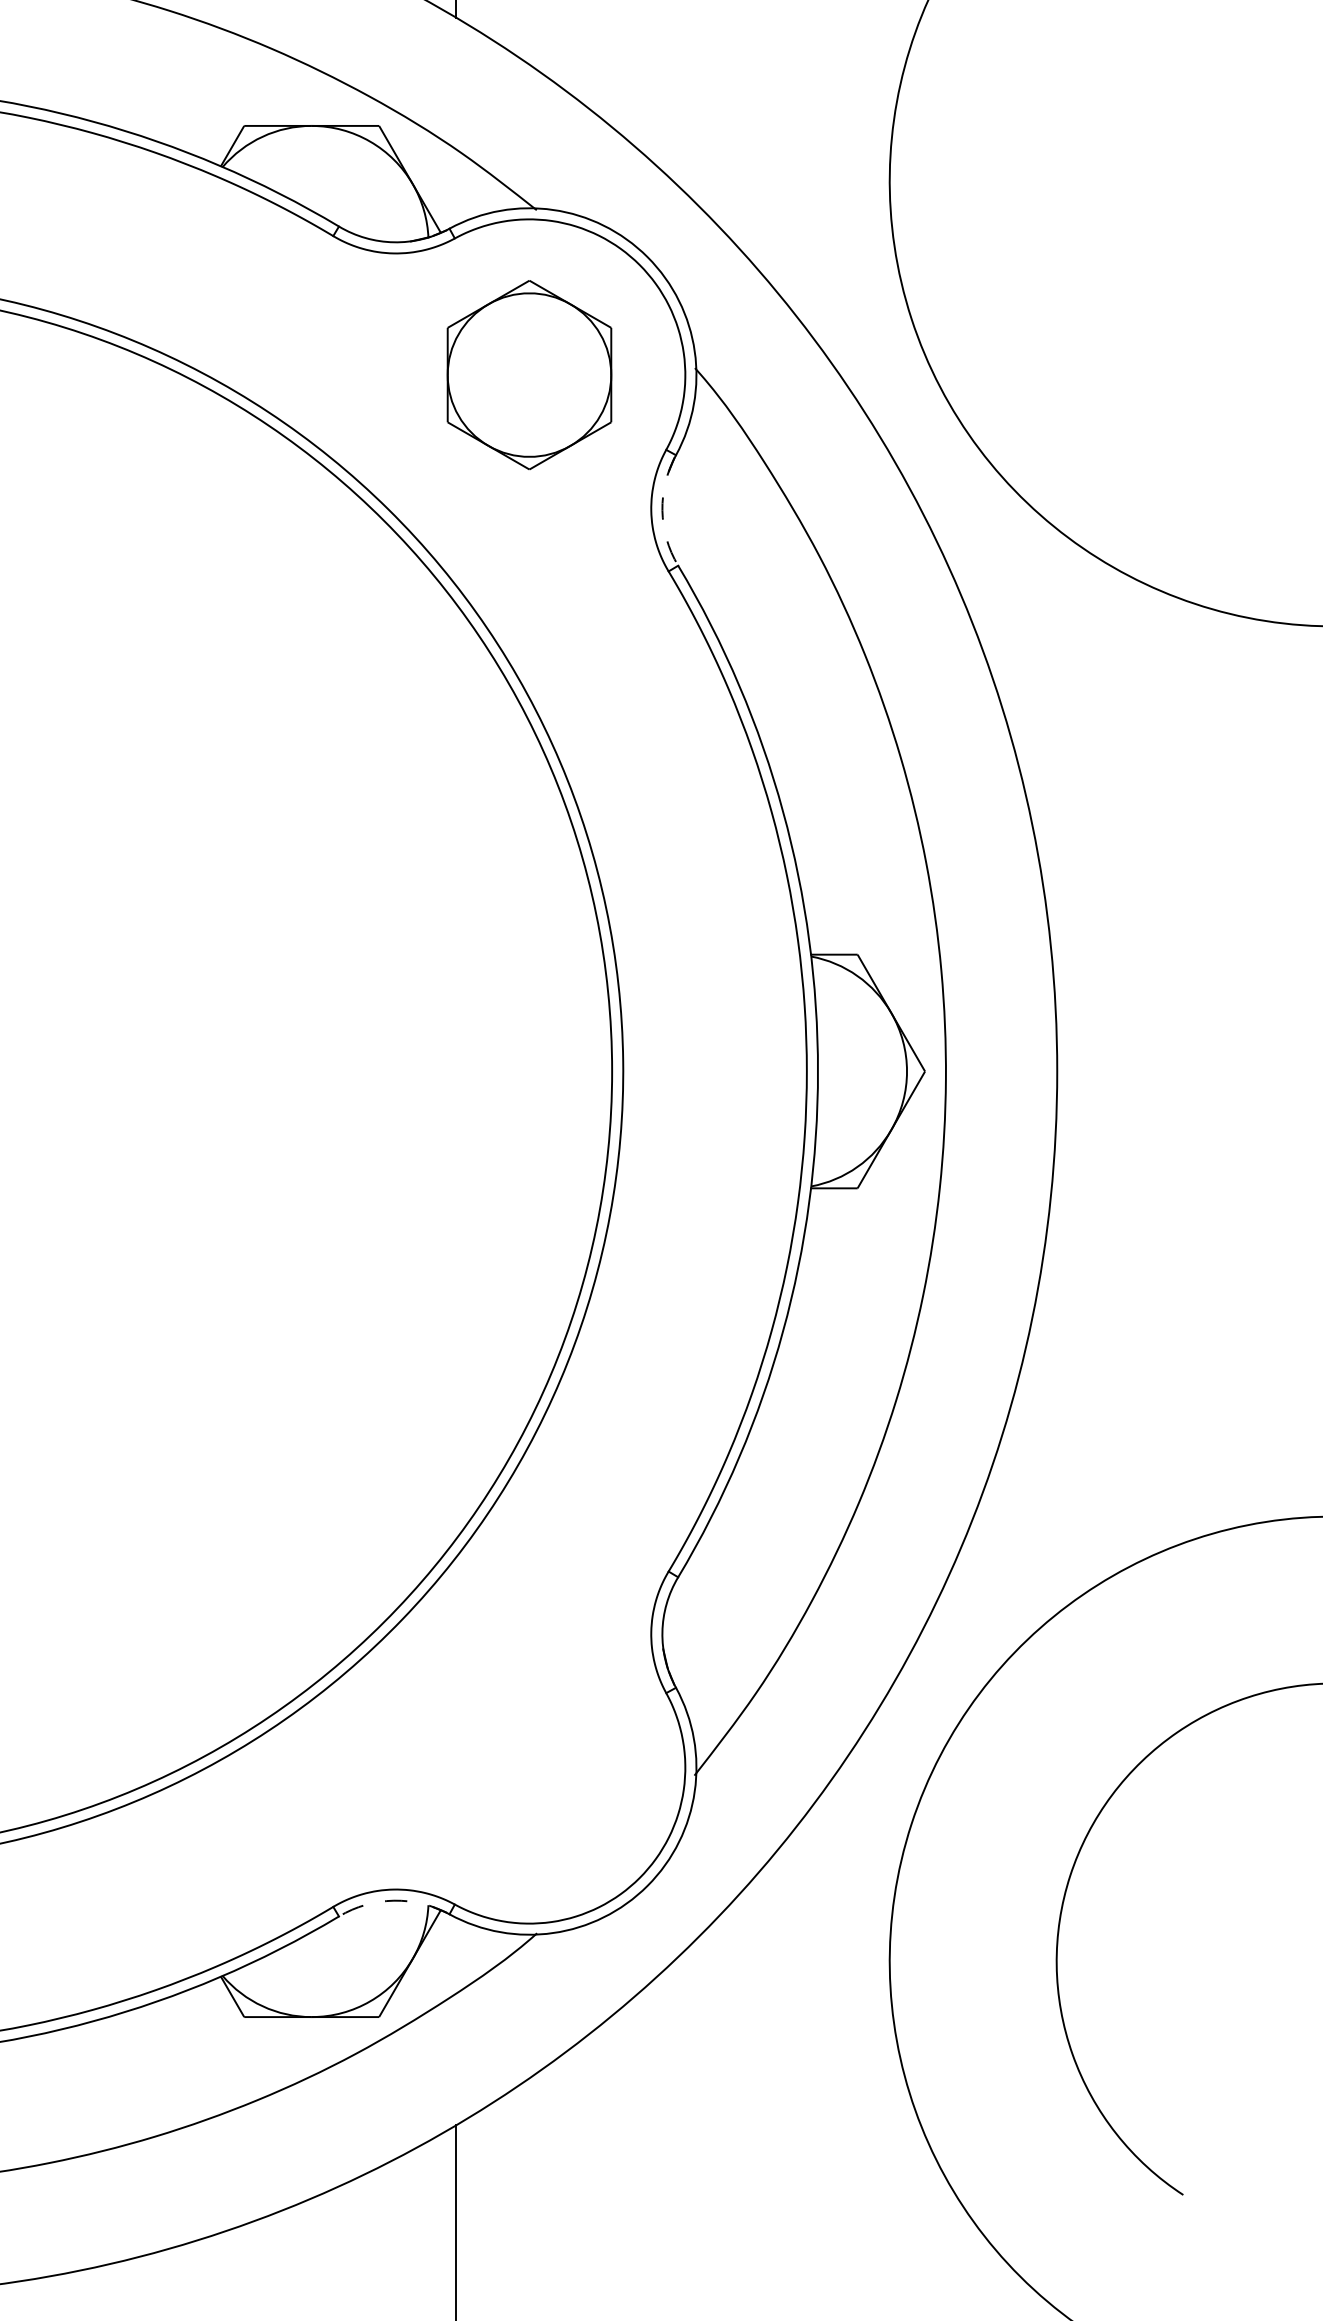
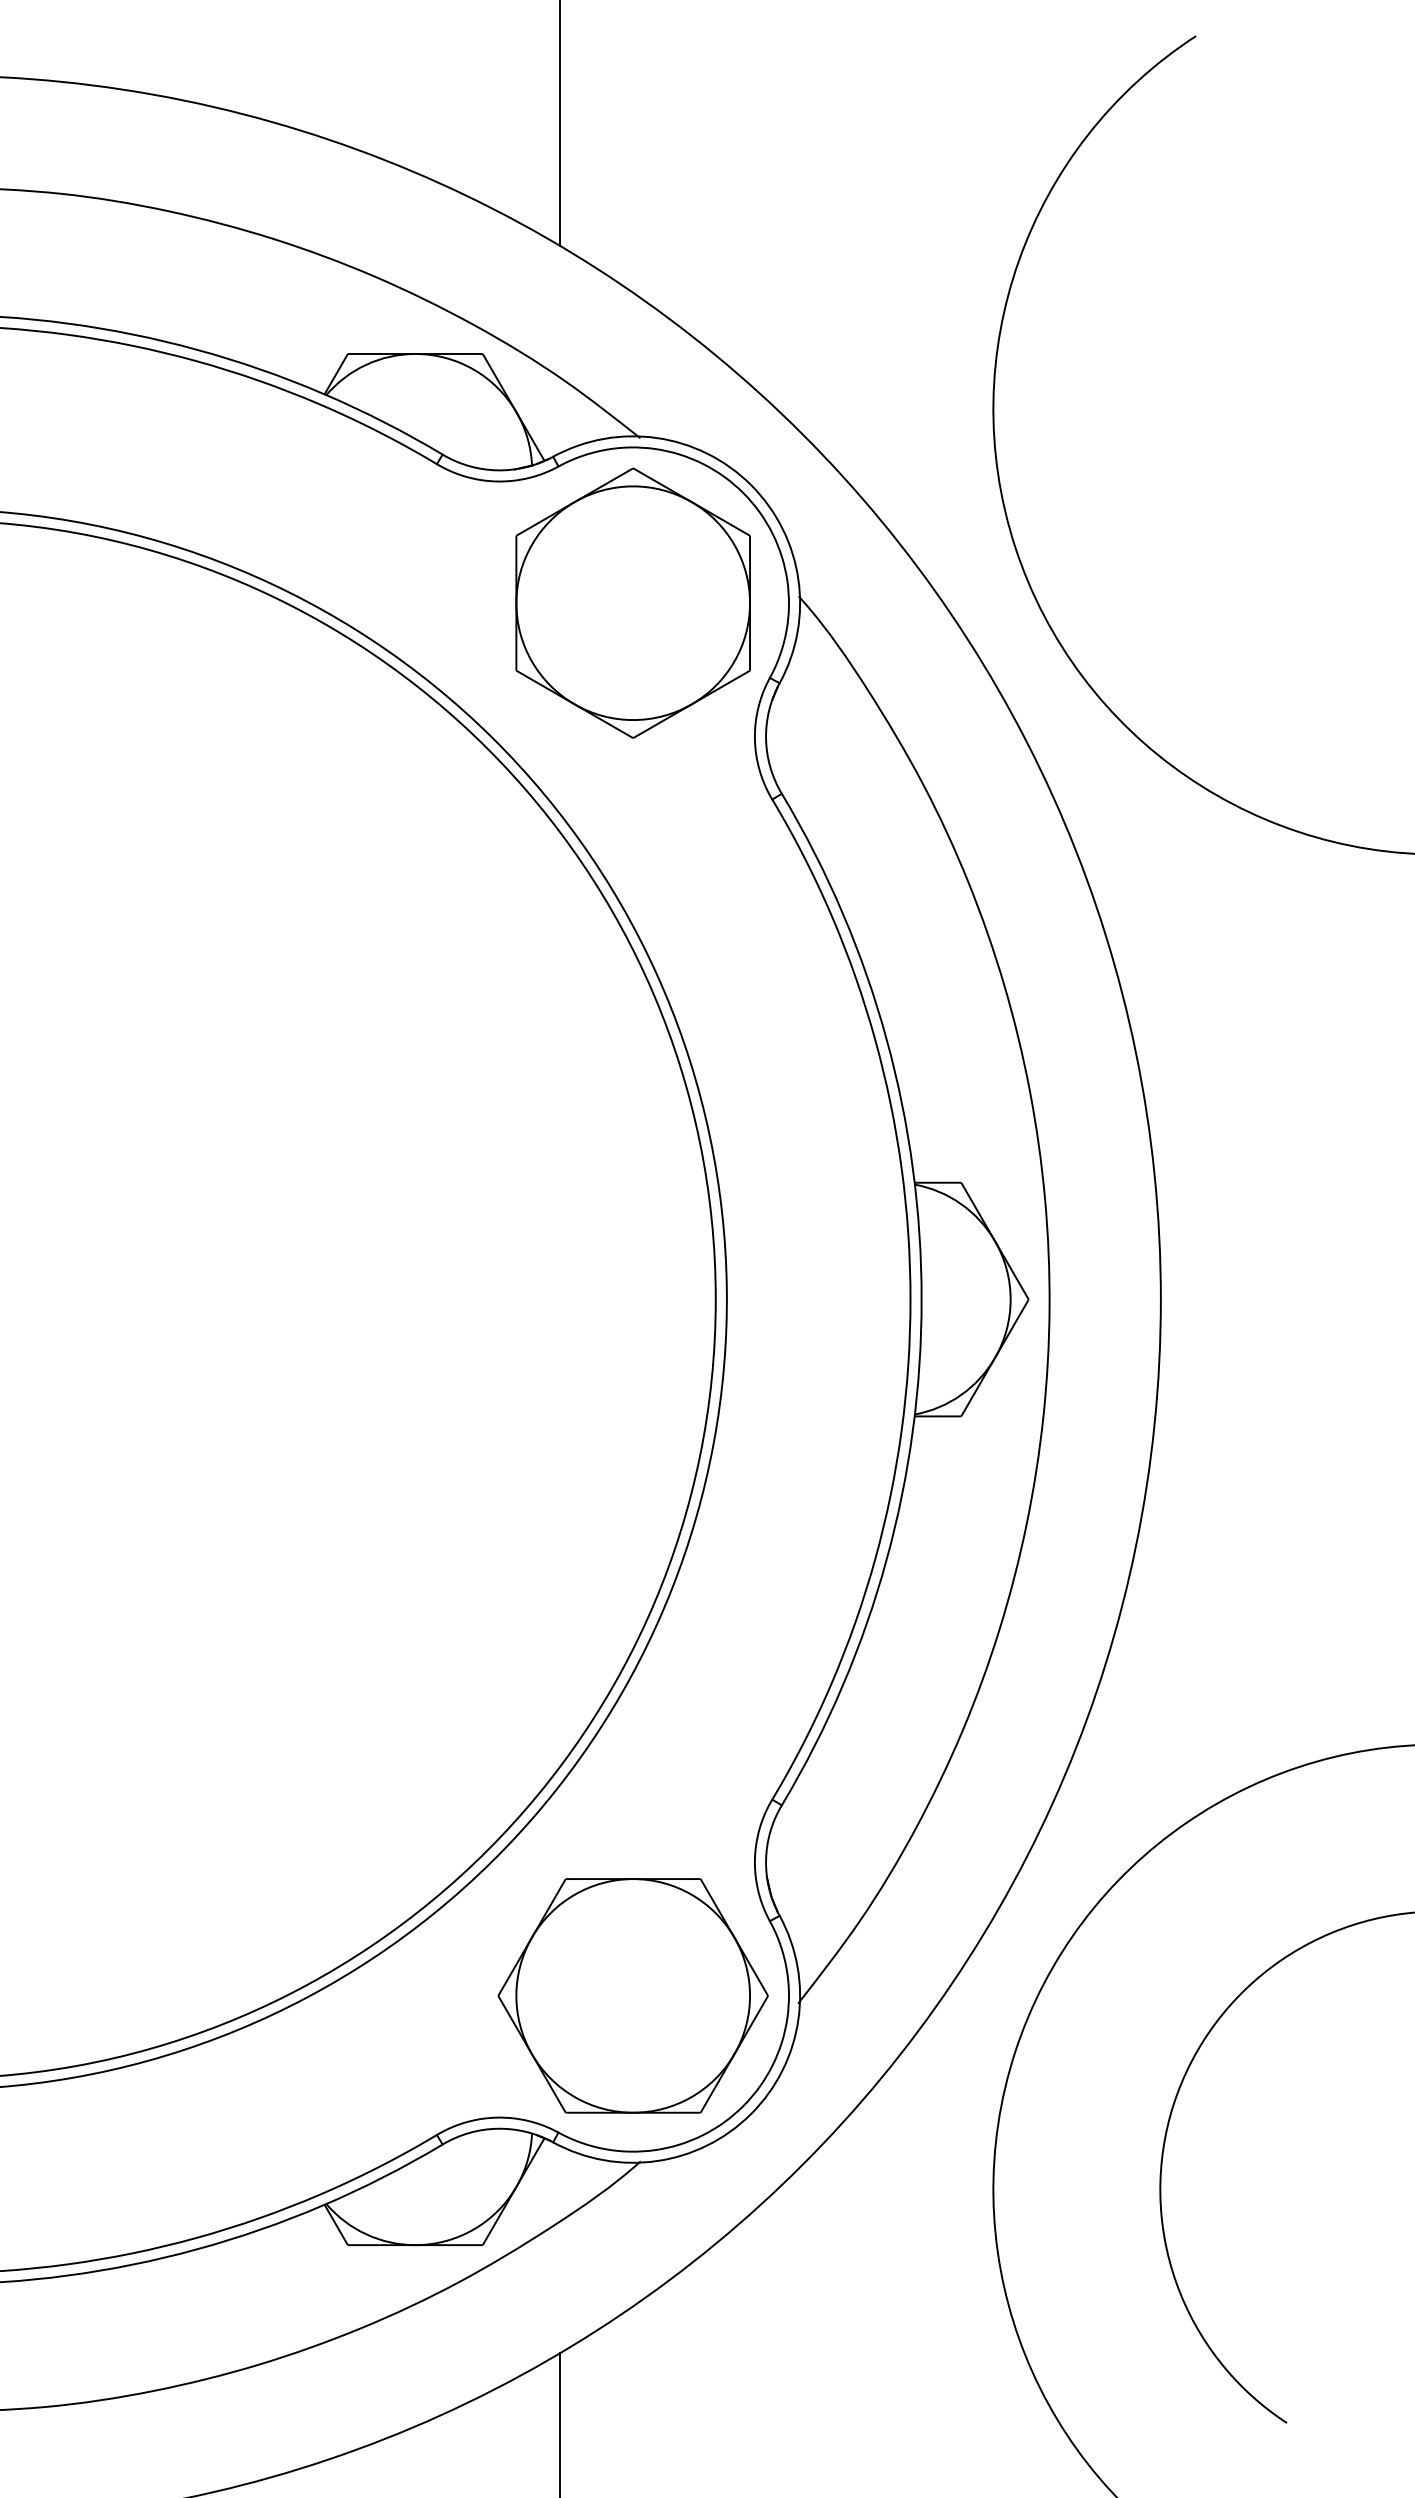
part: (528, 374) -> (632, 602), size x1.43
arc: (662, 510) -> (766, 738), dashed -> solid
part: (528, 1767) -> (632, 1995), added
arc: (393, 1900) -> (497, 2128), dashed -> solid

